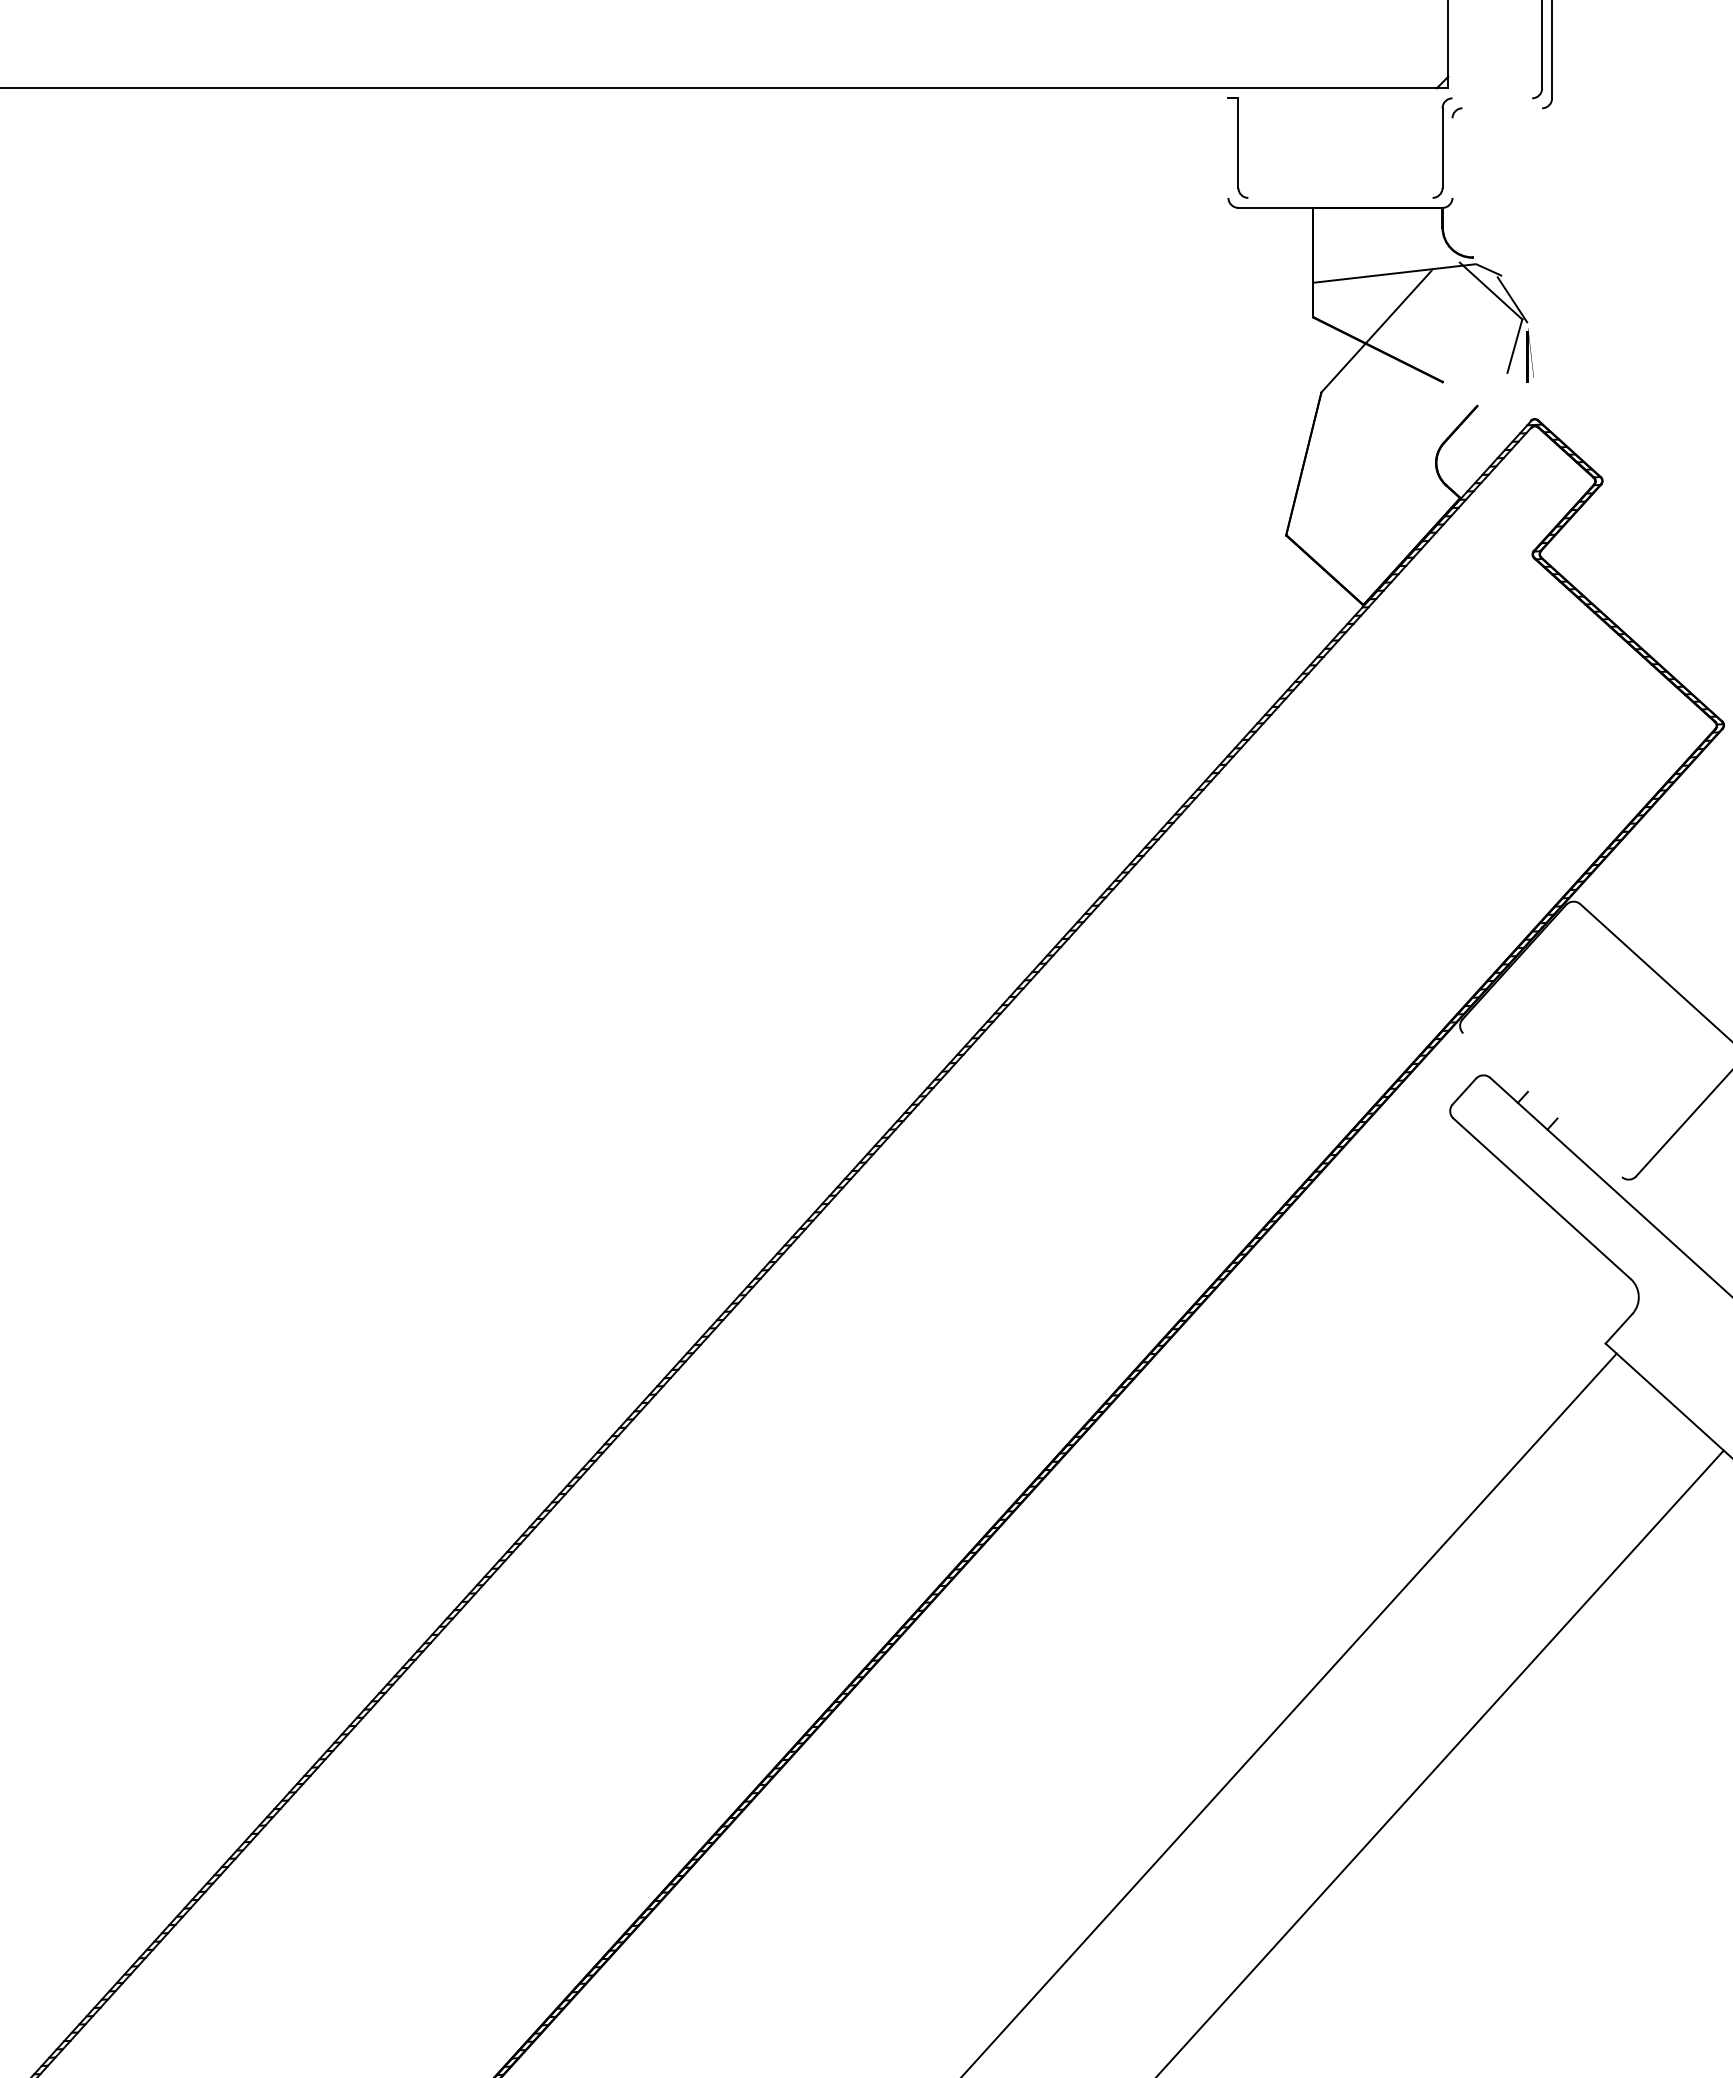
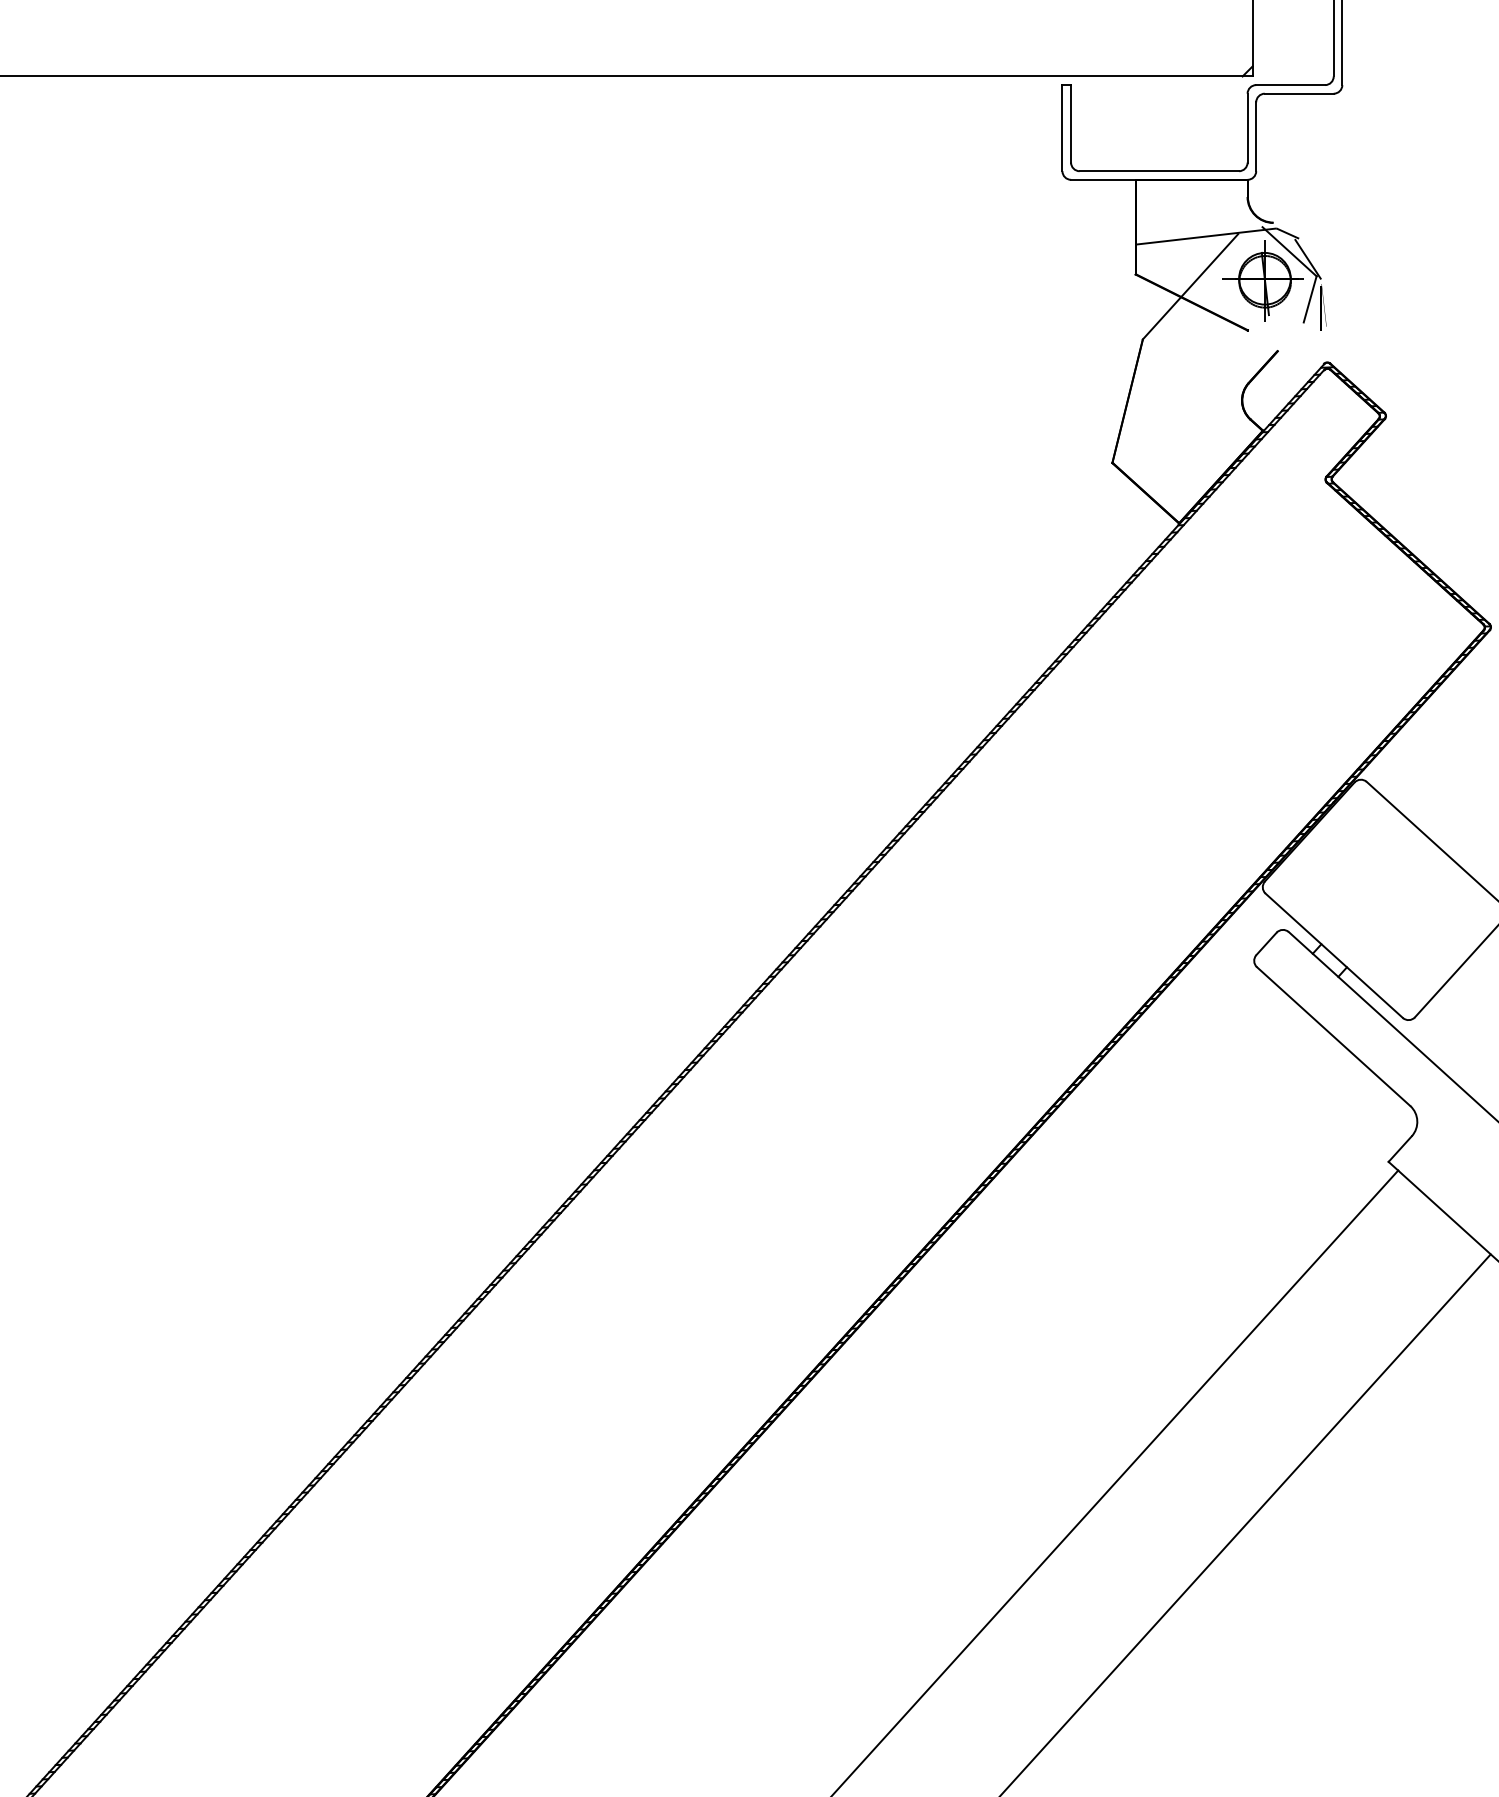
line: (1492, 98) -> (1290, 85), added
line: (1502, 108) -> (1299, 93), added
line: (1228, 147) -> (1062, 127), added
line: (1452, 157) -> (1256, 136), added
line: (1340, 197) -> (1159, 170), added
part: (1459, 324) -> (1262, 280), added
line: (1542, 1105) -> (1334, 956), added

